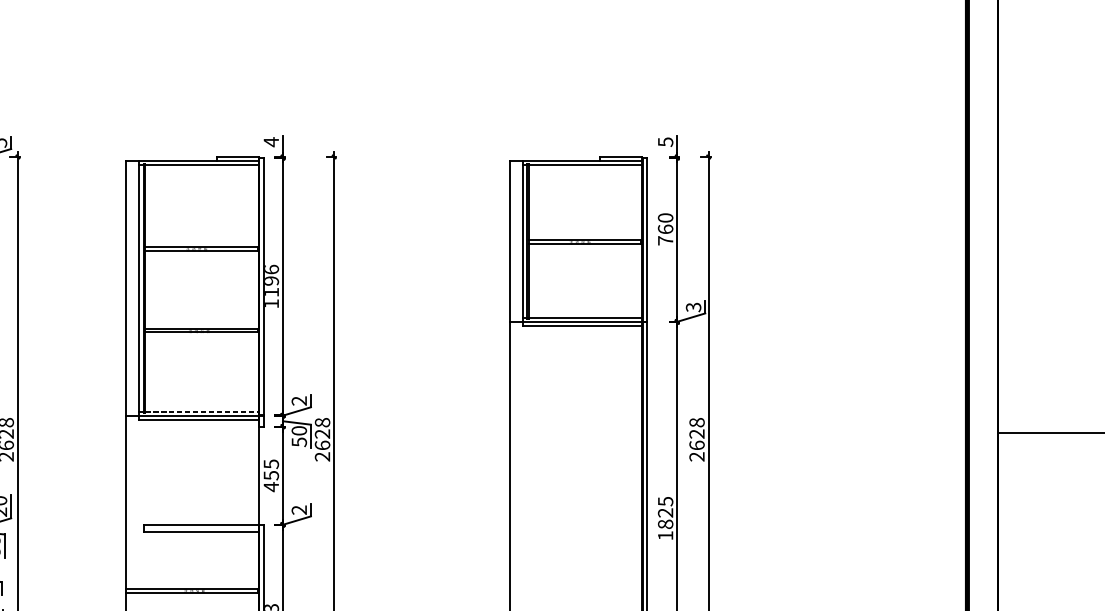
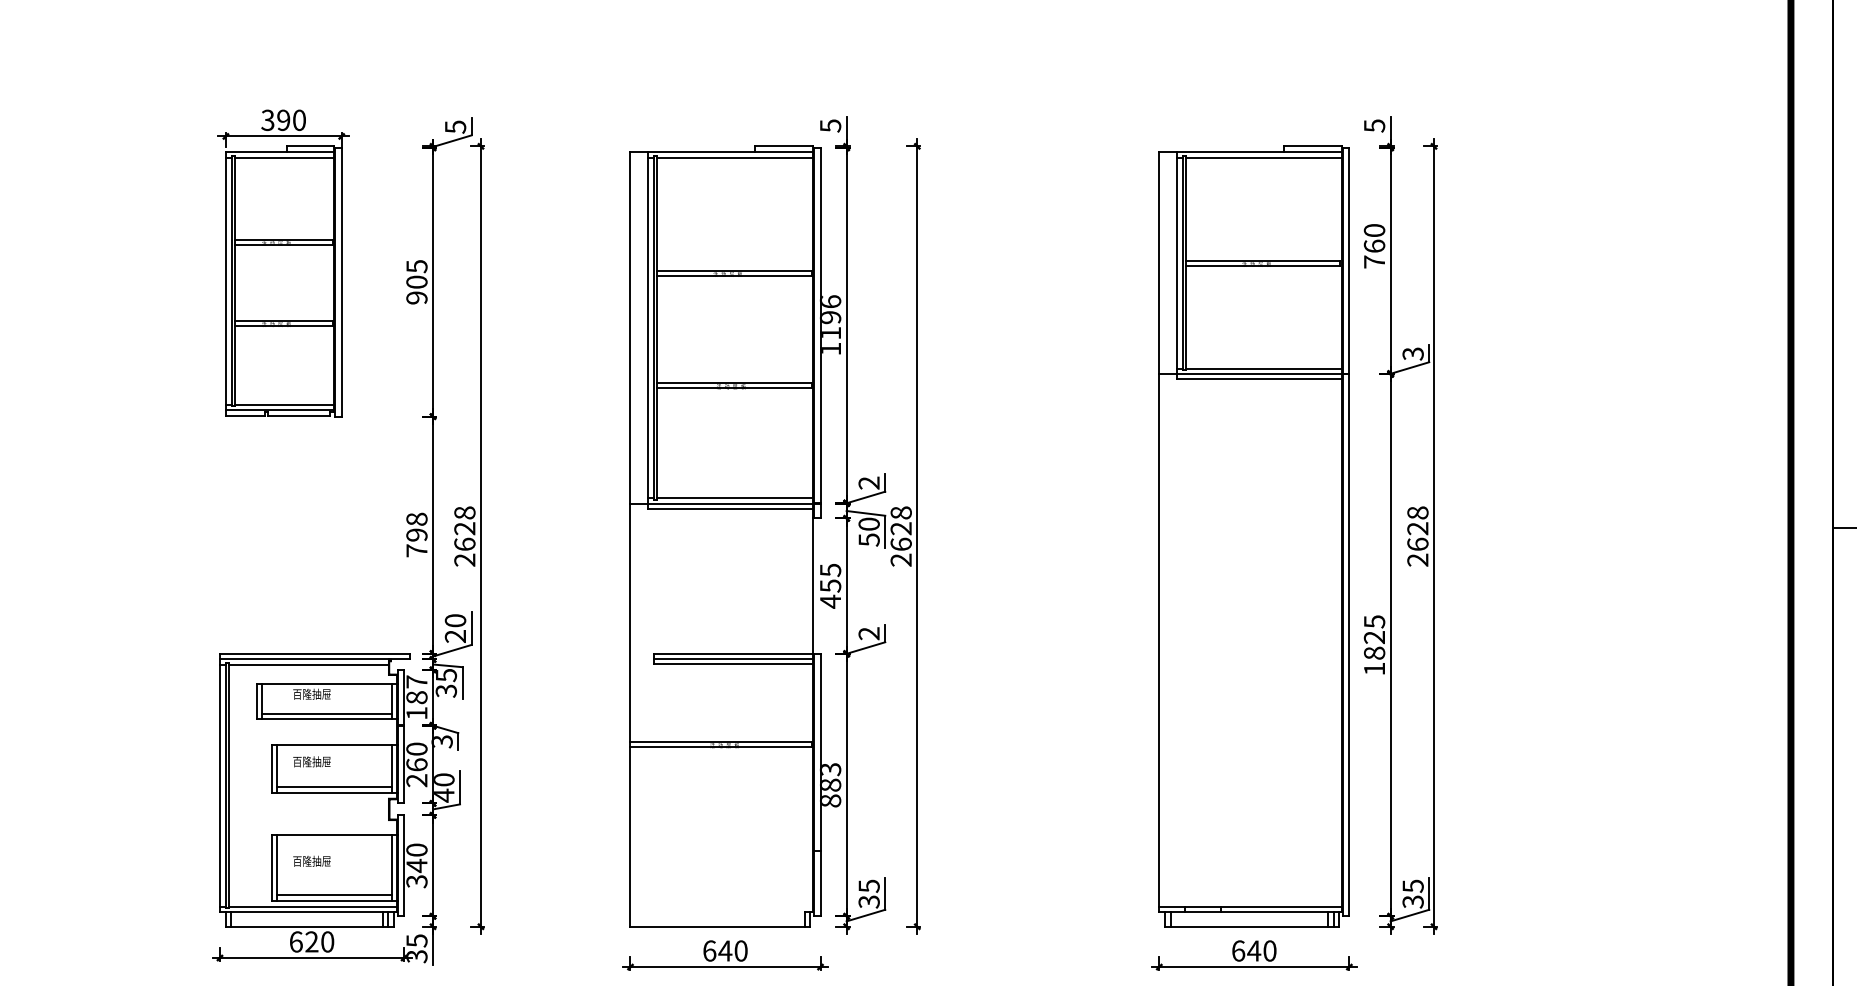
text: (271, 141) -> (830, 125), 4 -> 5
line: (202, 412) -> (735, 498), dashed -> solid
line: (200, 528) -> (733, 658), added

